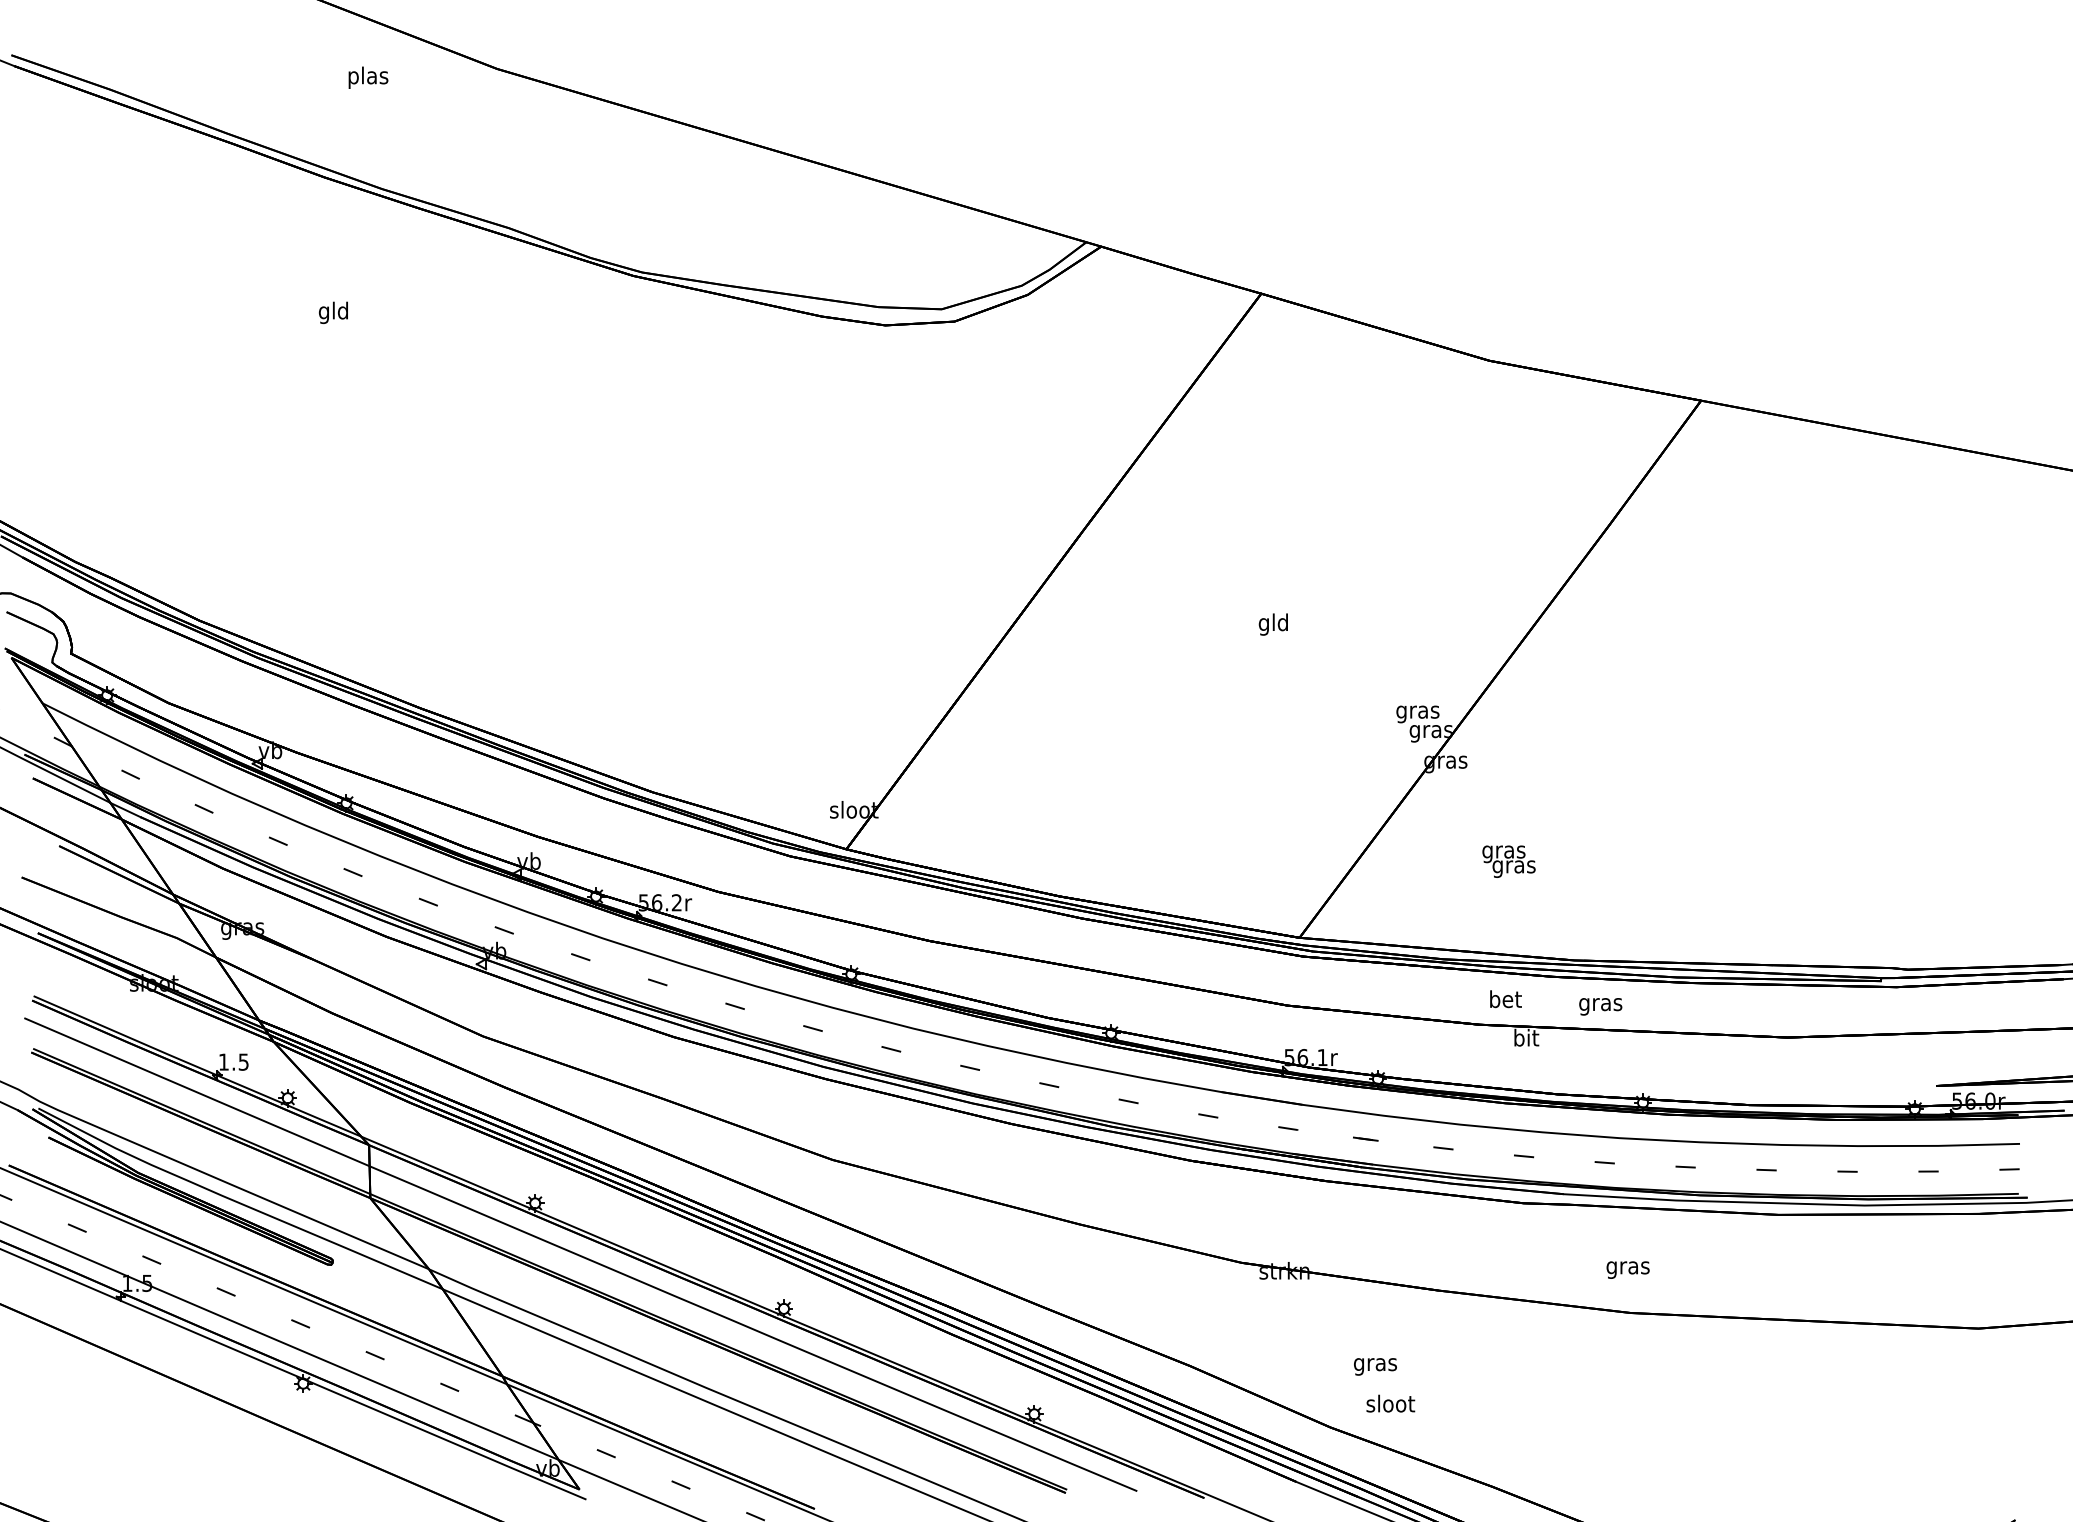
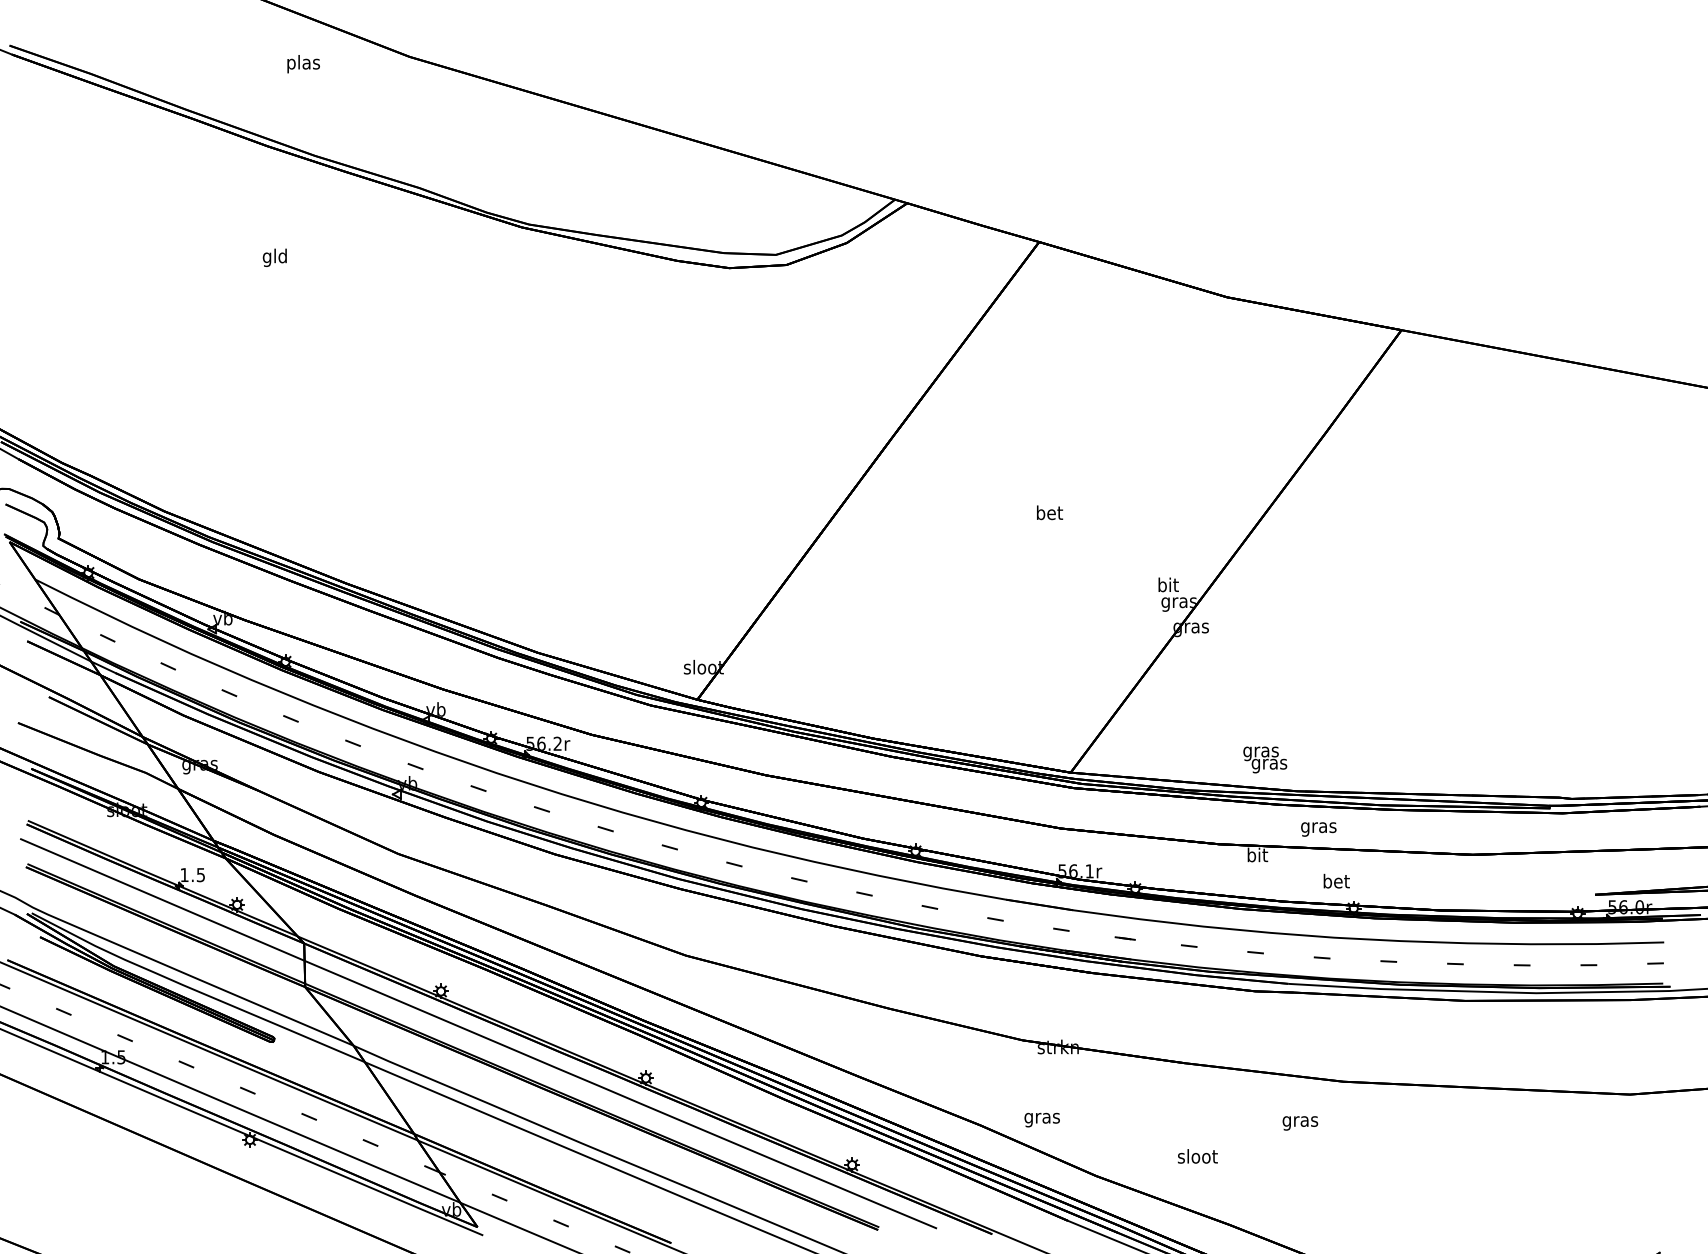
text: (1275, 624) -> (1050, 514), gld -> bet
text: (1417, 711) -> (1167, 586), gras -> bit
text: (1509, 861) -> (1265, 759), moved
text: (1505, 998) -> (1336, 880), moved
text: (1628, 1270) -> (1300, 1123), moved
text: (1374, 1366) -> (1041, 1119), moved
text: (1390, 1403) -> (1197, 1156), moved

